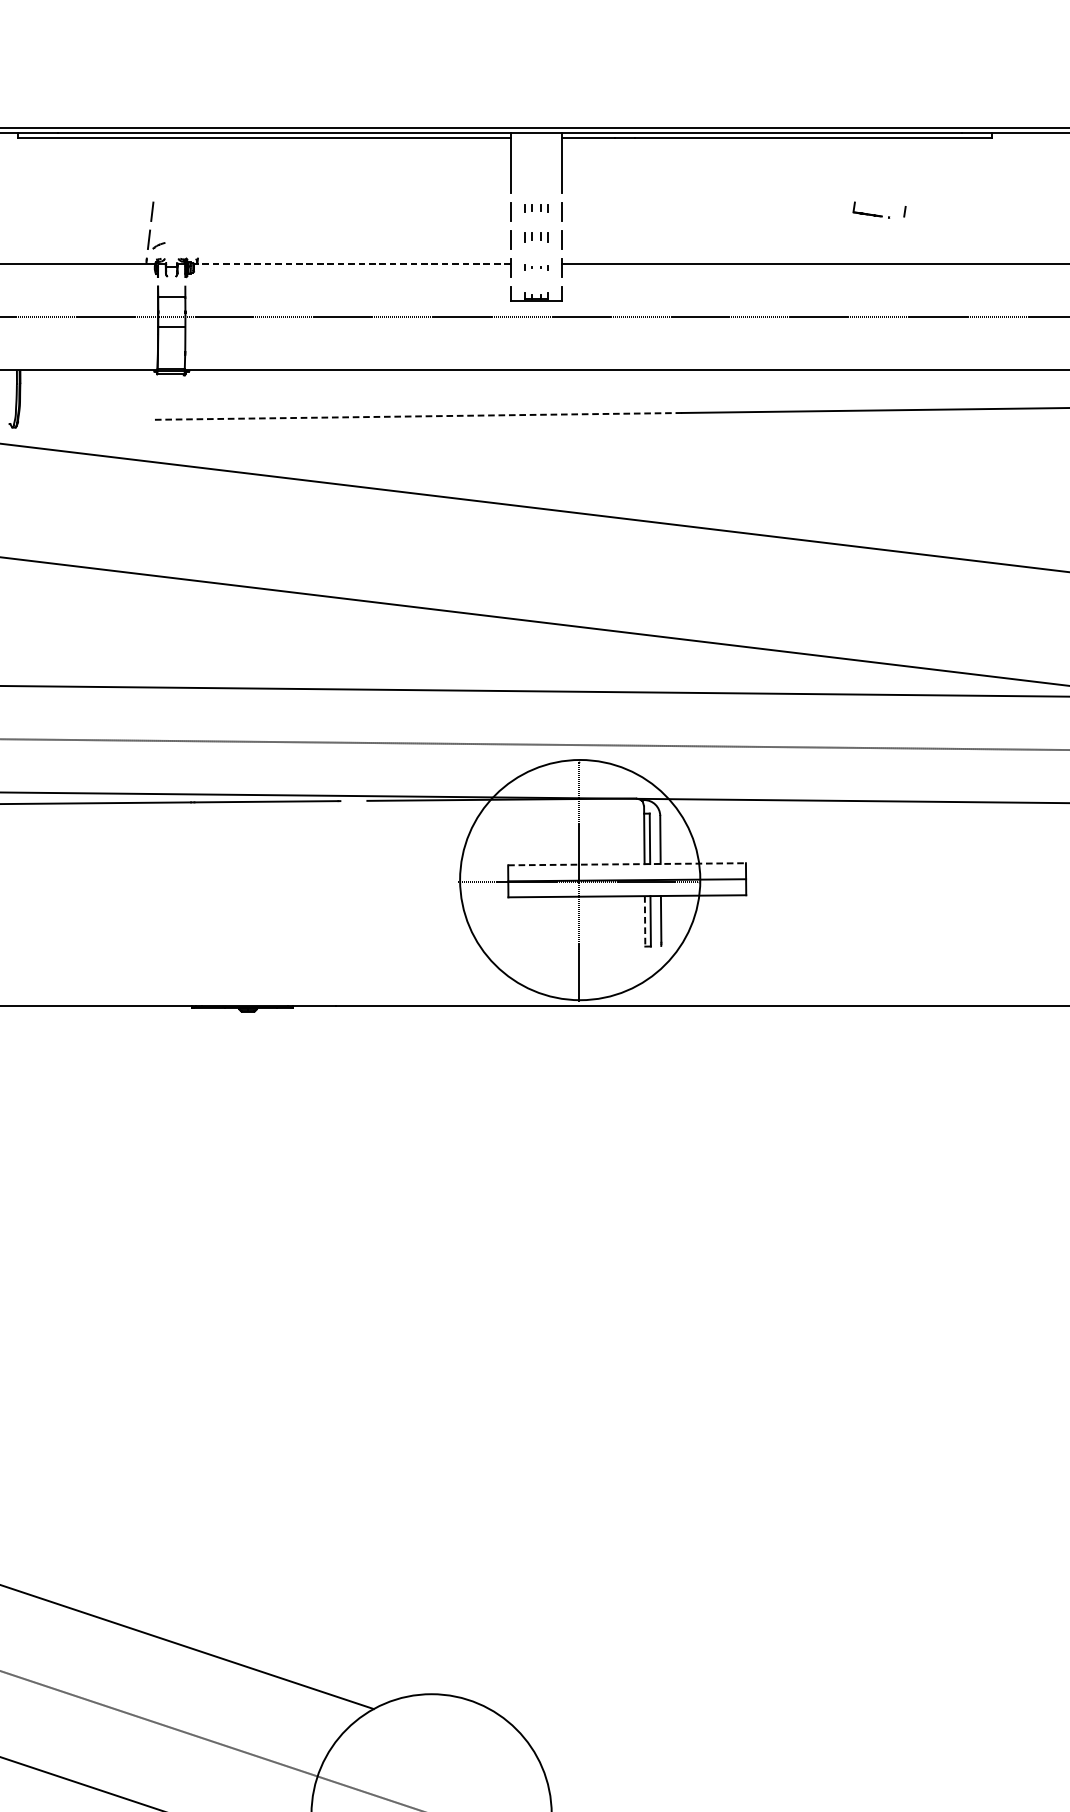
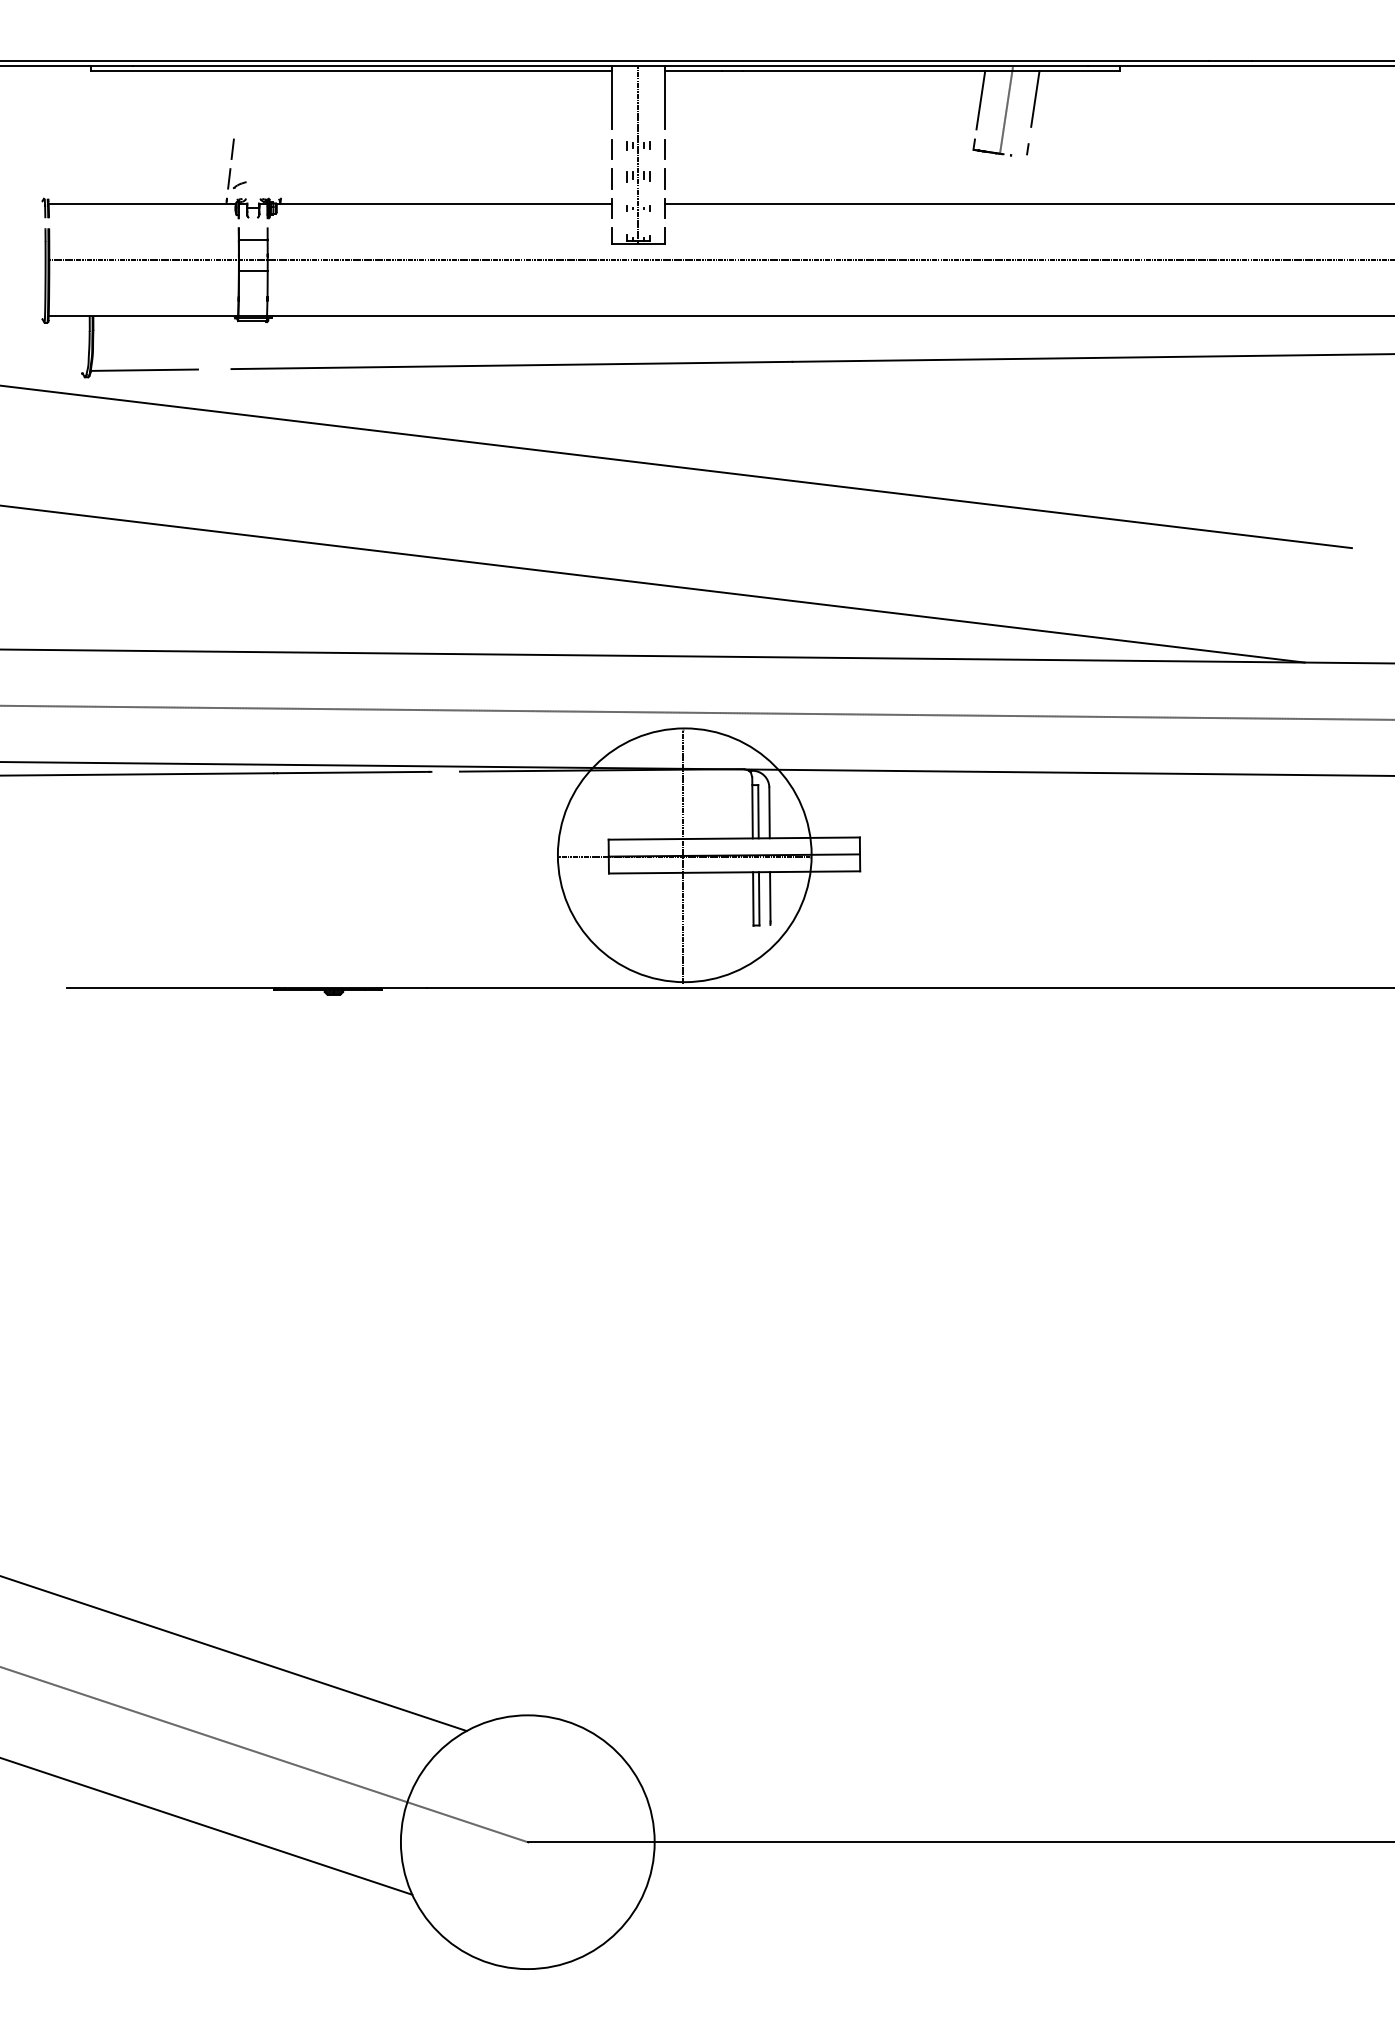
line: (912, 163) -> (1035, 98), added
line: (860, 165) -> (980, 100), added
line: (884, 175) -> (1006, 110), added
line: (536, 216) -> (638, 154), added
line: (351, 264) -> (443, 204), dashed -> solid
line: (416, 416) -> (511, 365), dashed -> solid
line: (68, 420) -> (144, 369), added
line: (627, 864) -> (734, 838), dashed -> solid
line: (645, 921) -> (753, 899), dashed -> solid

